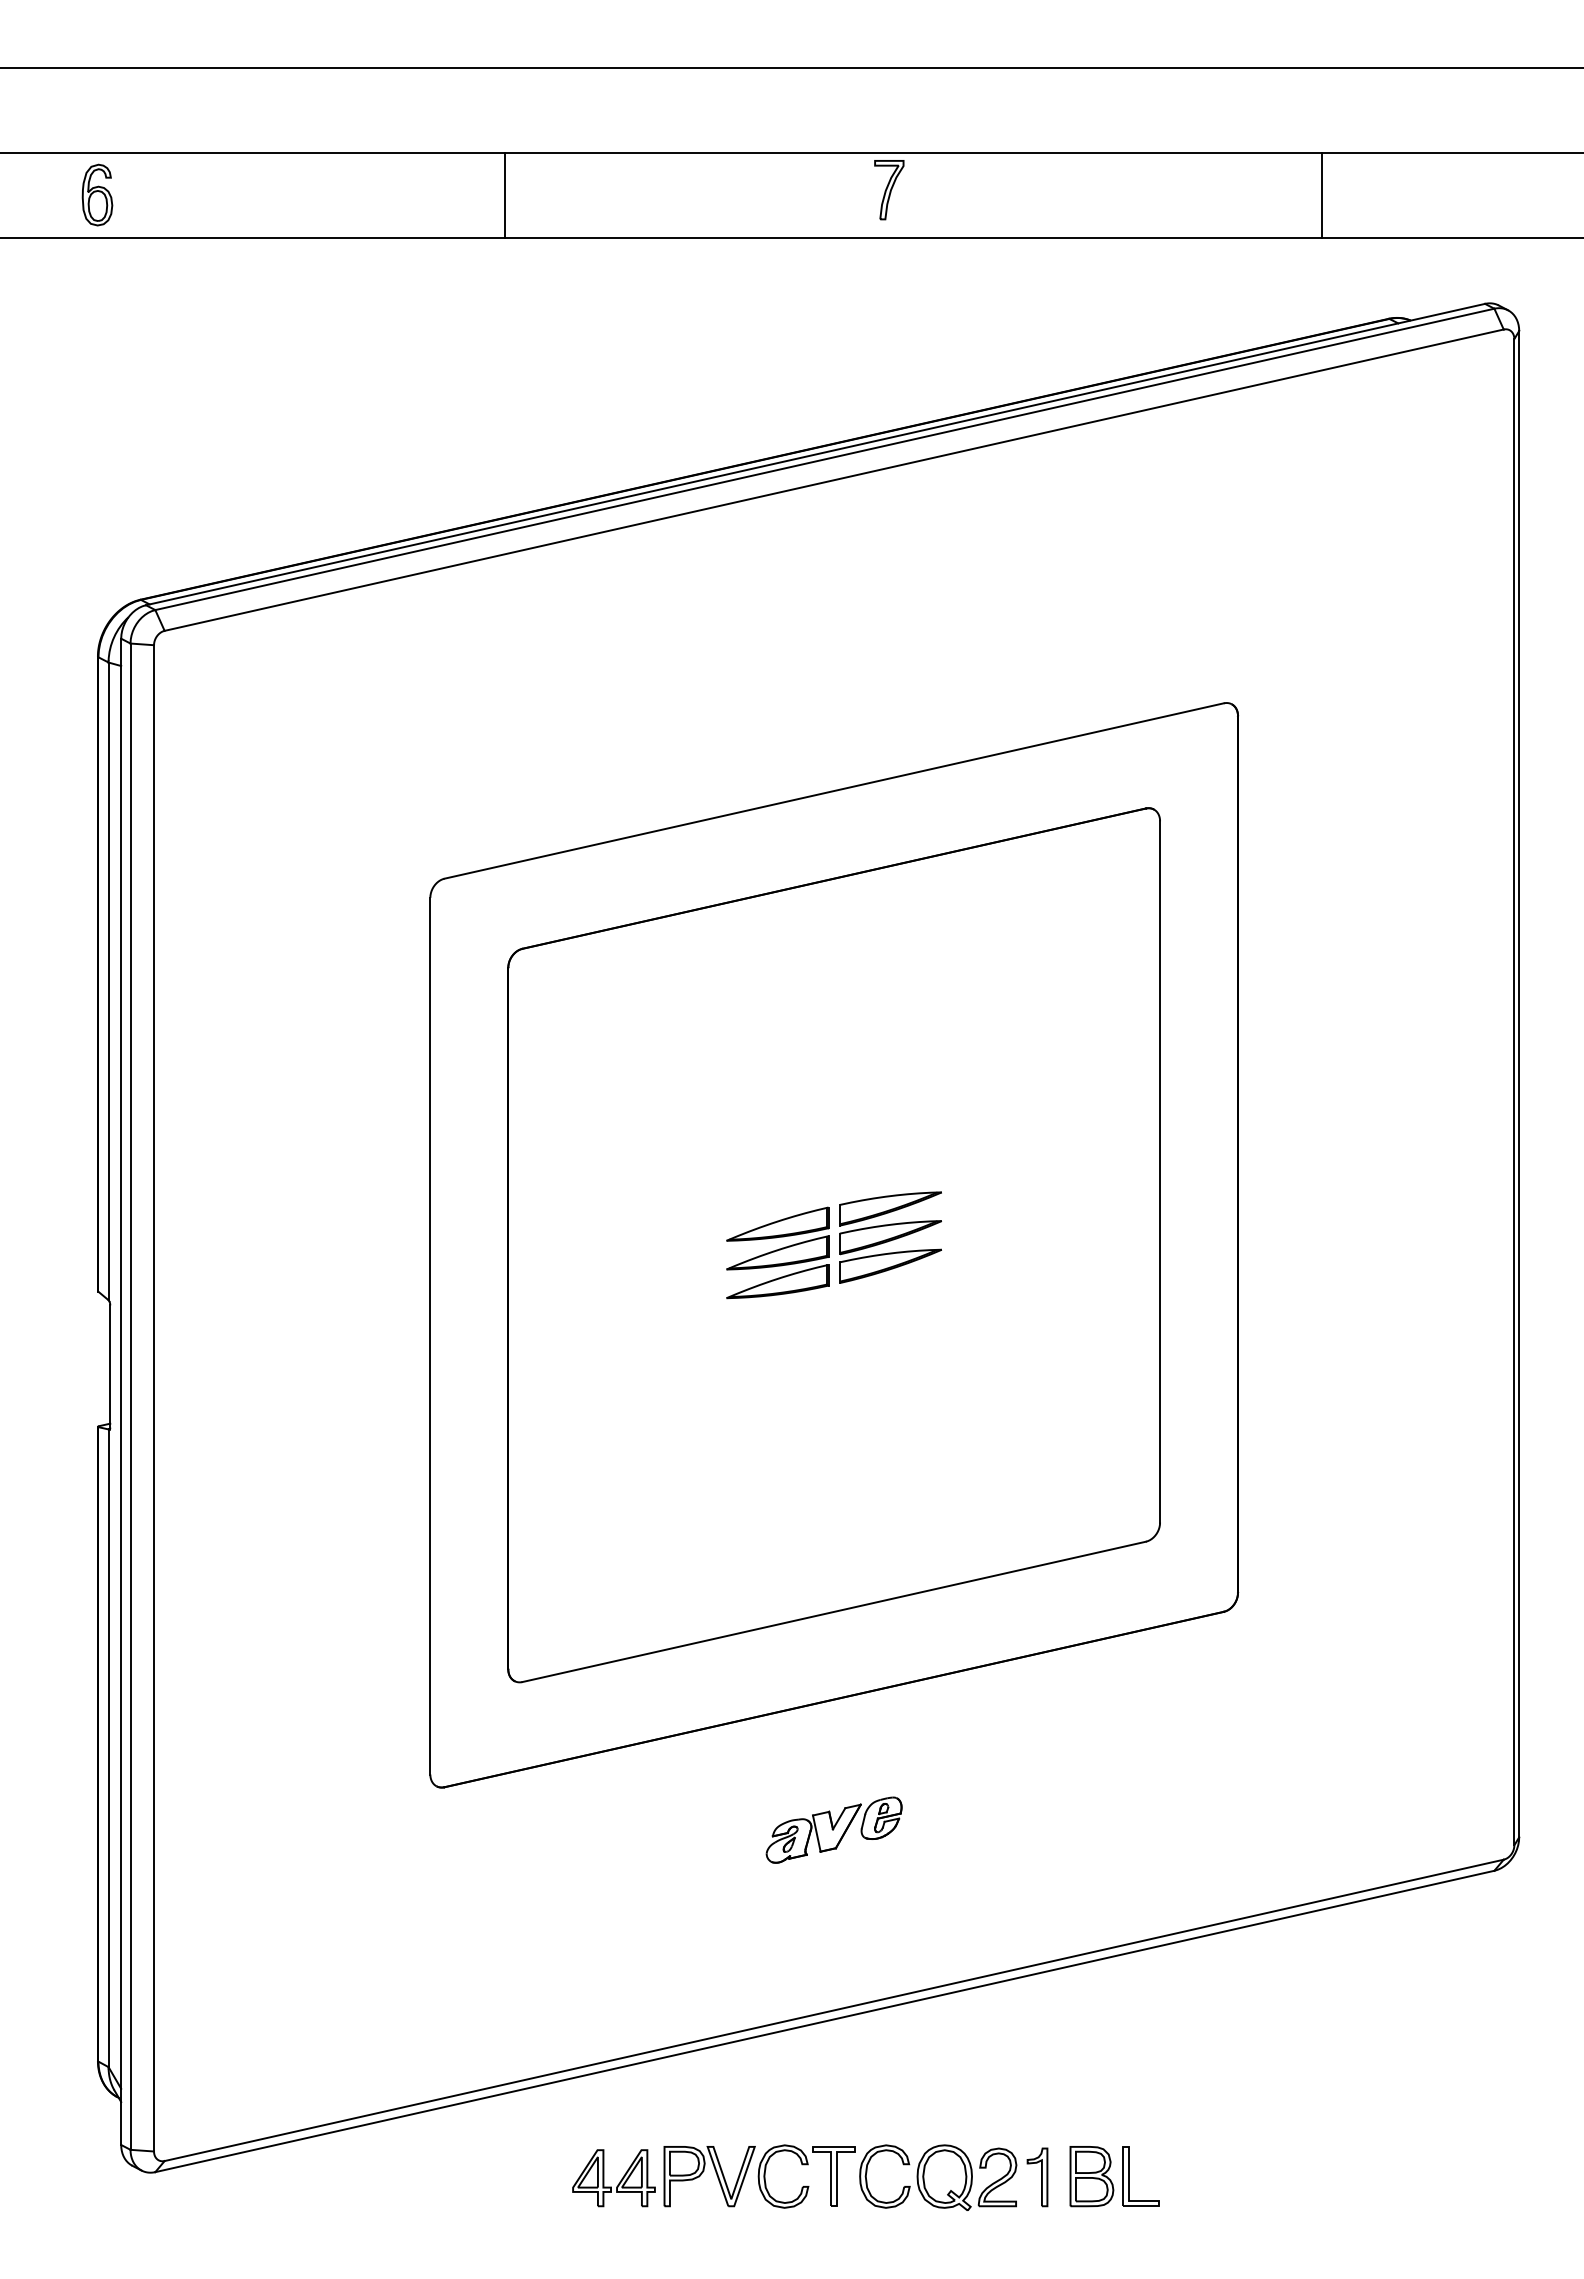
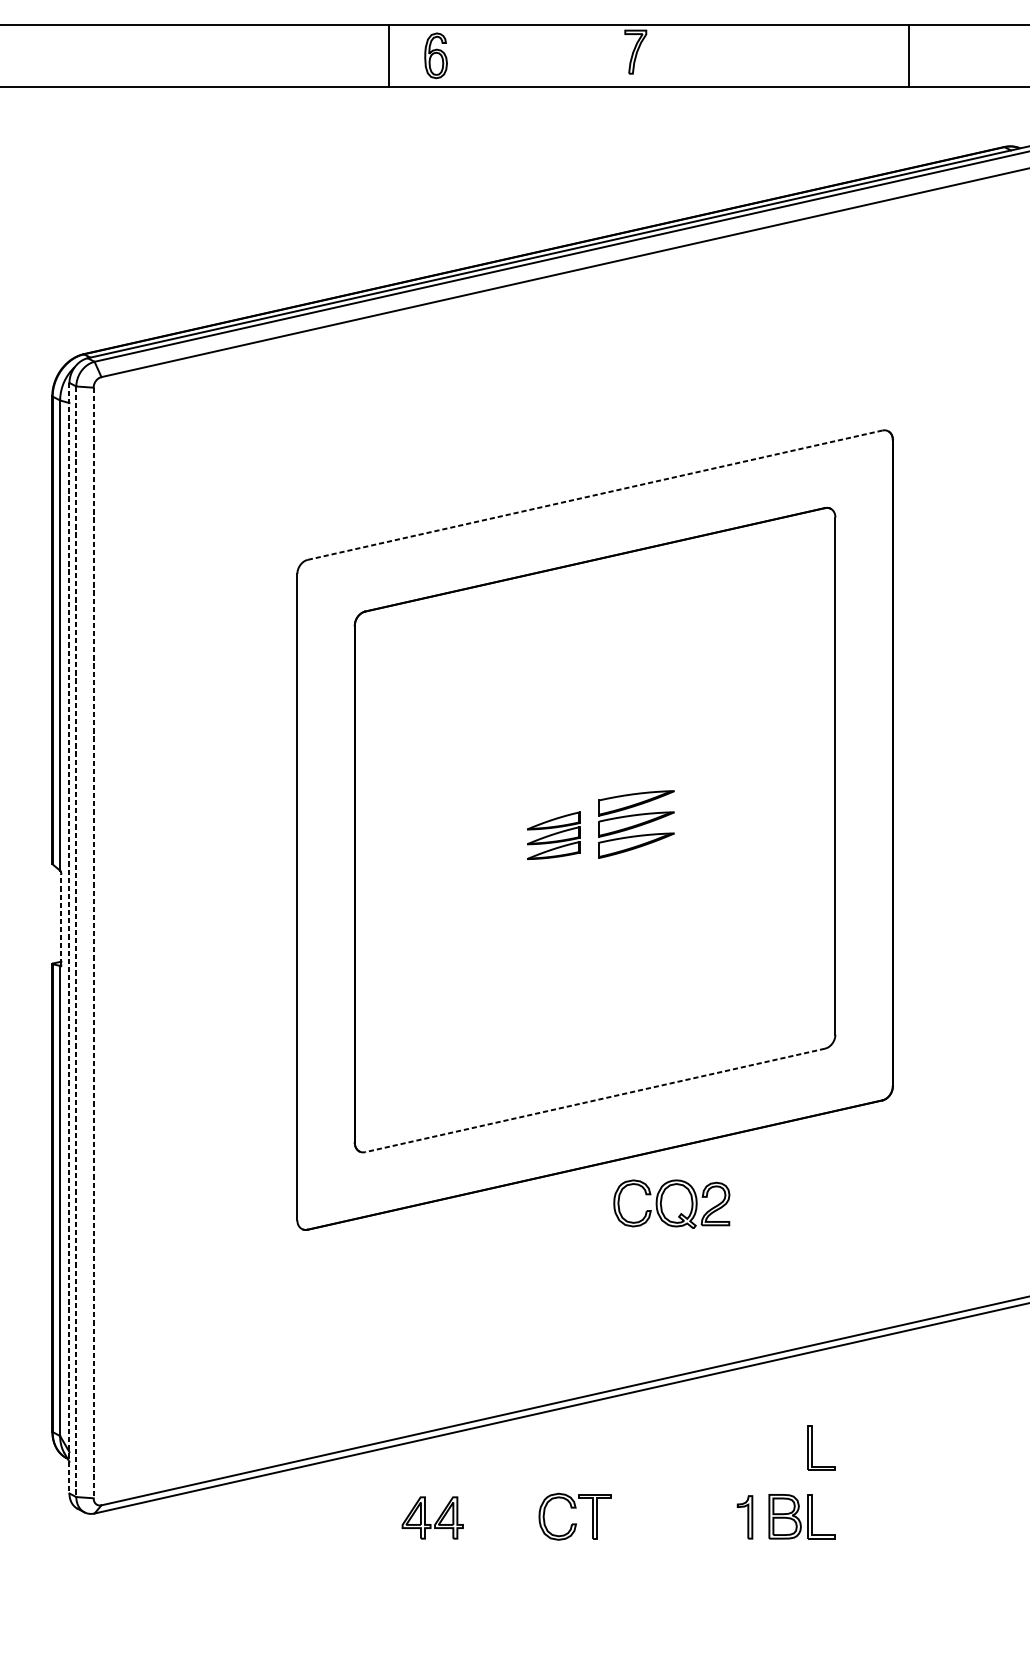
part: (97, 194) -> (436, 55), moved
line: (505, 195) -> (389, 56), moved
line: (1321, 195) -> (908, 56), moved
line: (834, 790) -> (595, 494), solid -> dashed
part: (777, 1252) -> (553, 835), size x0.7
line: (110, 1366) -> (61, 919), solid -> dashed
line: (121, 1392) -> (69, 938), solid -> dashed
line: (130, 1397) -> (76, 942), solid -> dashed
line: (154, 1398) -> (93, 943), solid -> dashed
line: (834, 1611) -> (595, 1100), solid -> dashed
part: (833, 1829) -> (594, 1260), removed
part: (1129, 2083) -> (812, 1448), added
part: (704, 2171) -> (499, 1513), removed
part: (938, 2177) -> (672, 1204), moved

